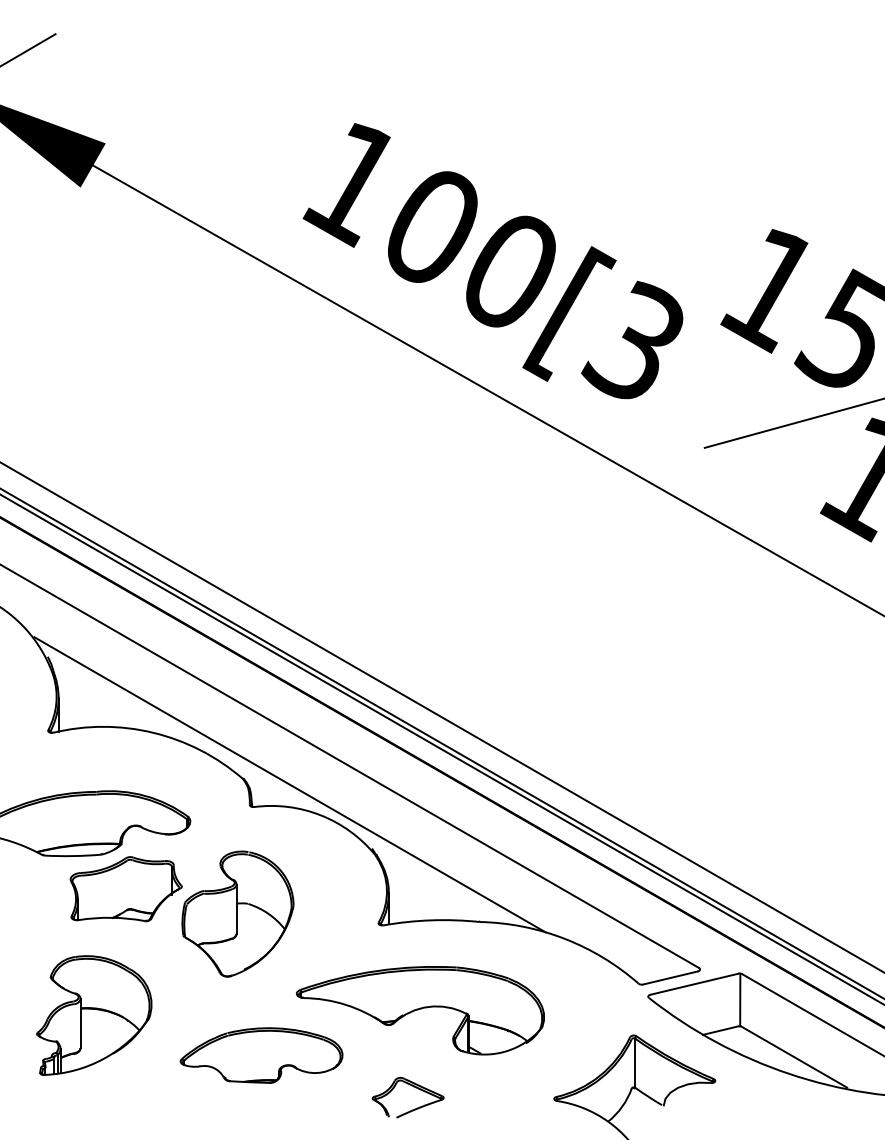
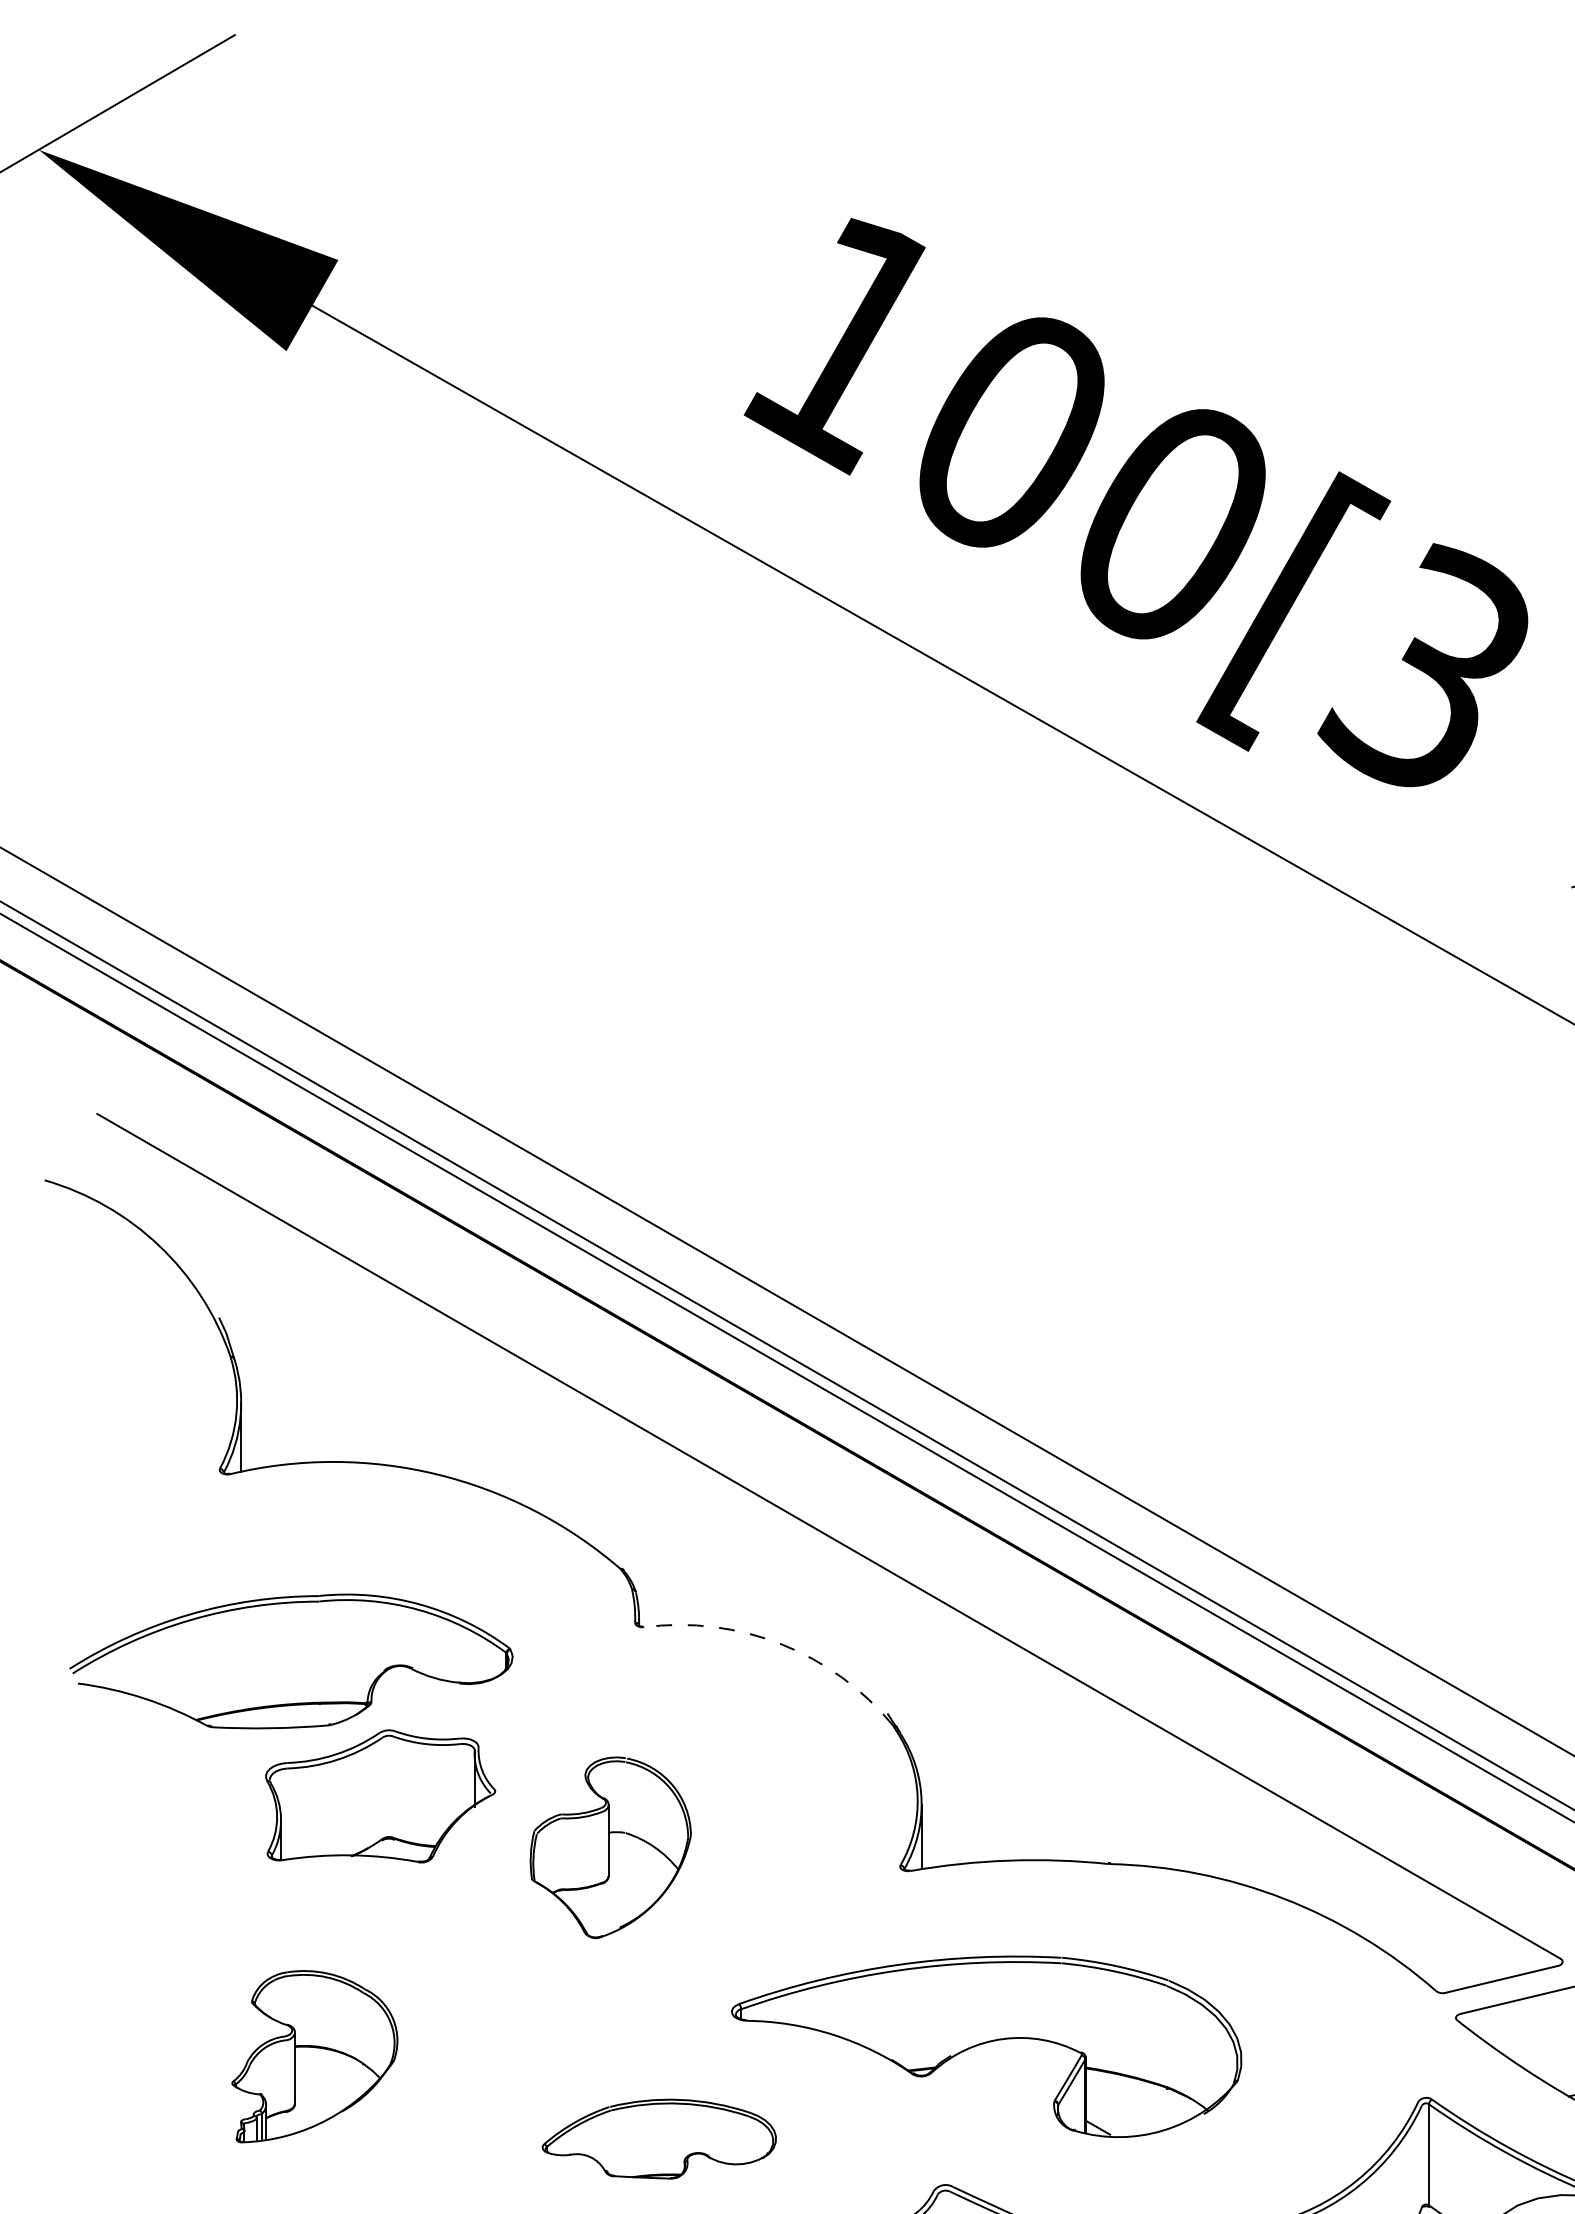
line: (289, 784) -> (716, 1580), removed
arc: (320, 815) -> (780, 1644), solid -> dashed
part: (237, 913) -> (609, 1846), size x0.7
part: (94, 1015) -> (315, 2056), size x0.7
part: (261, 1055) -> (659, 2139), size x0.7

